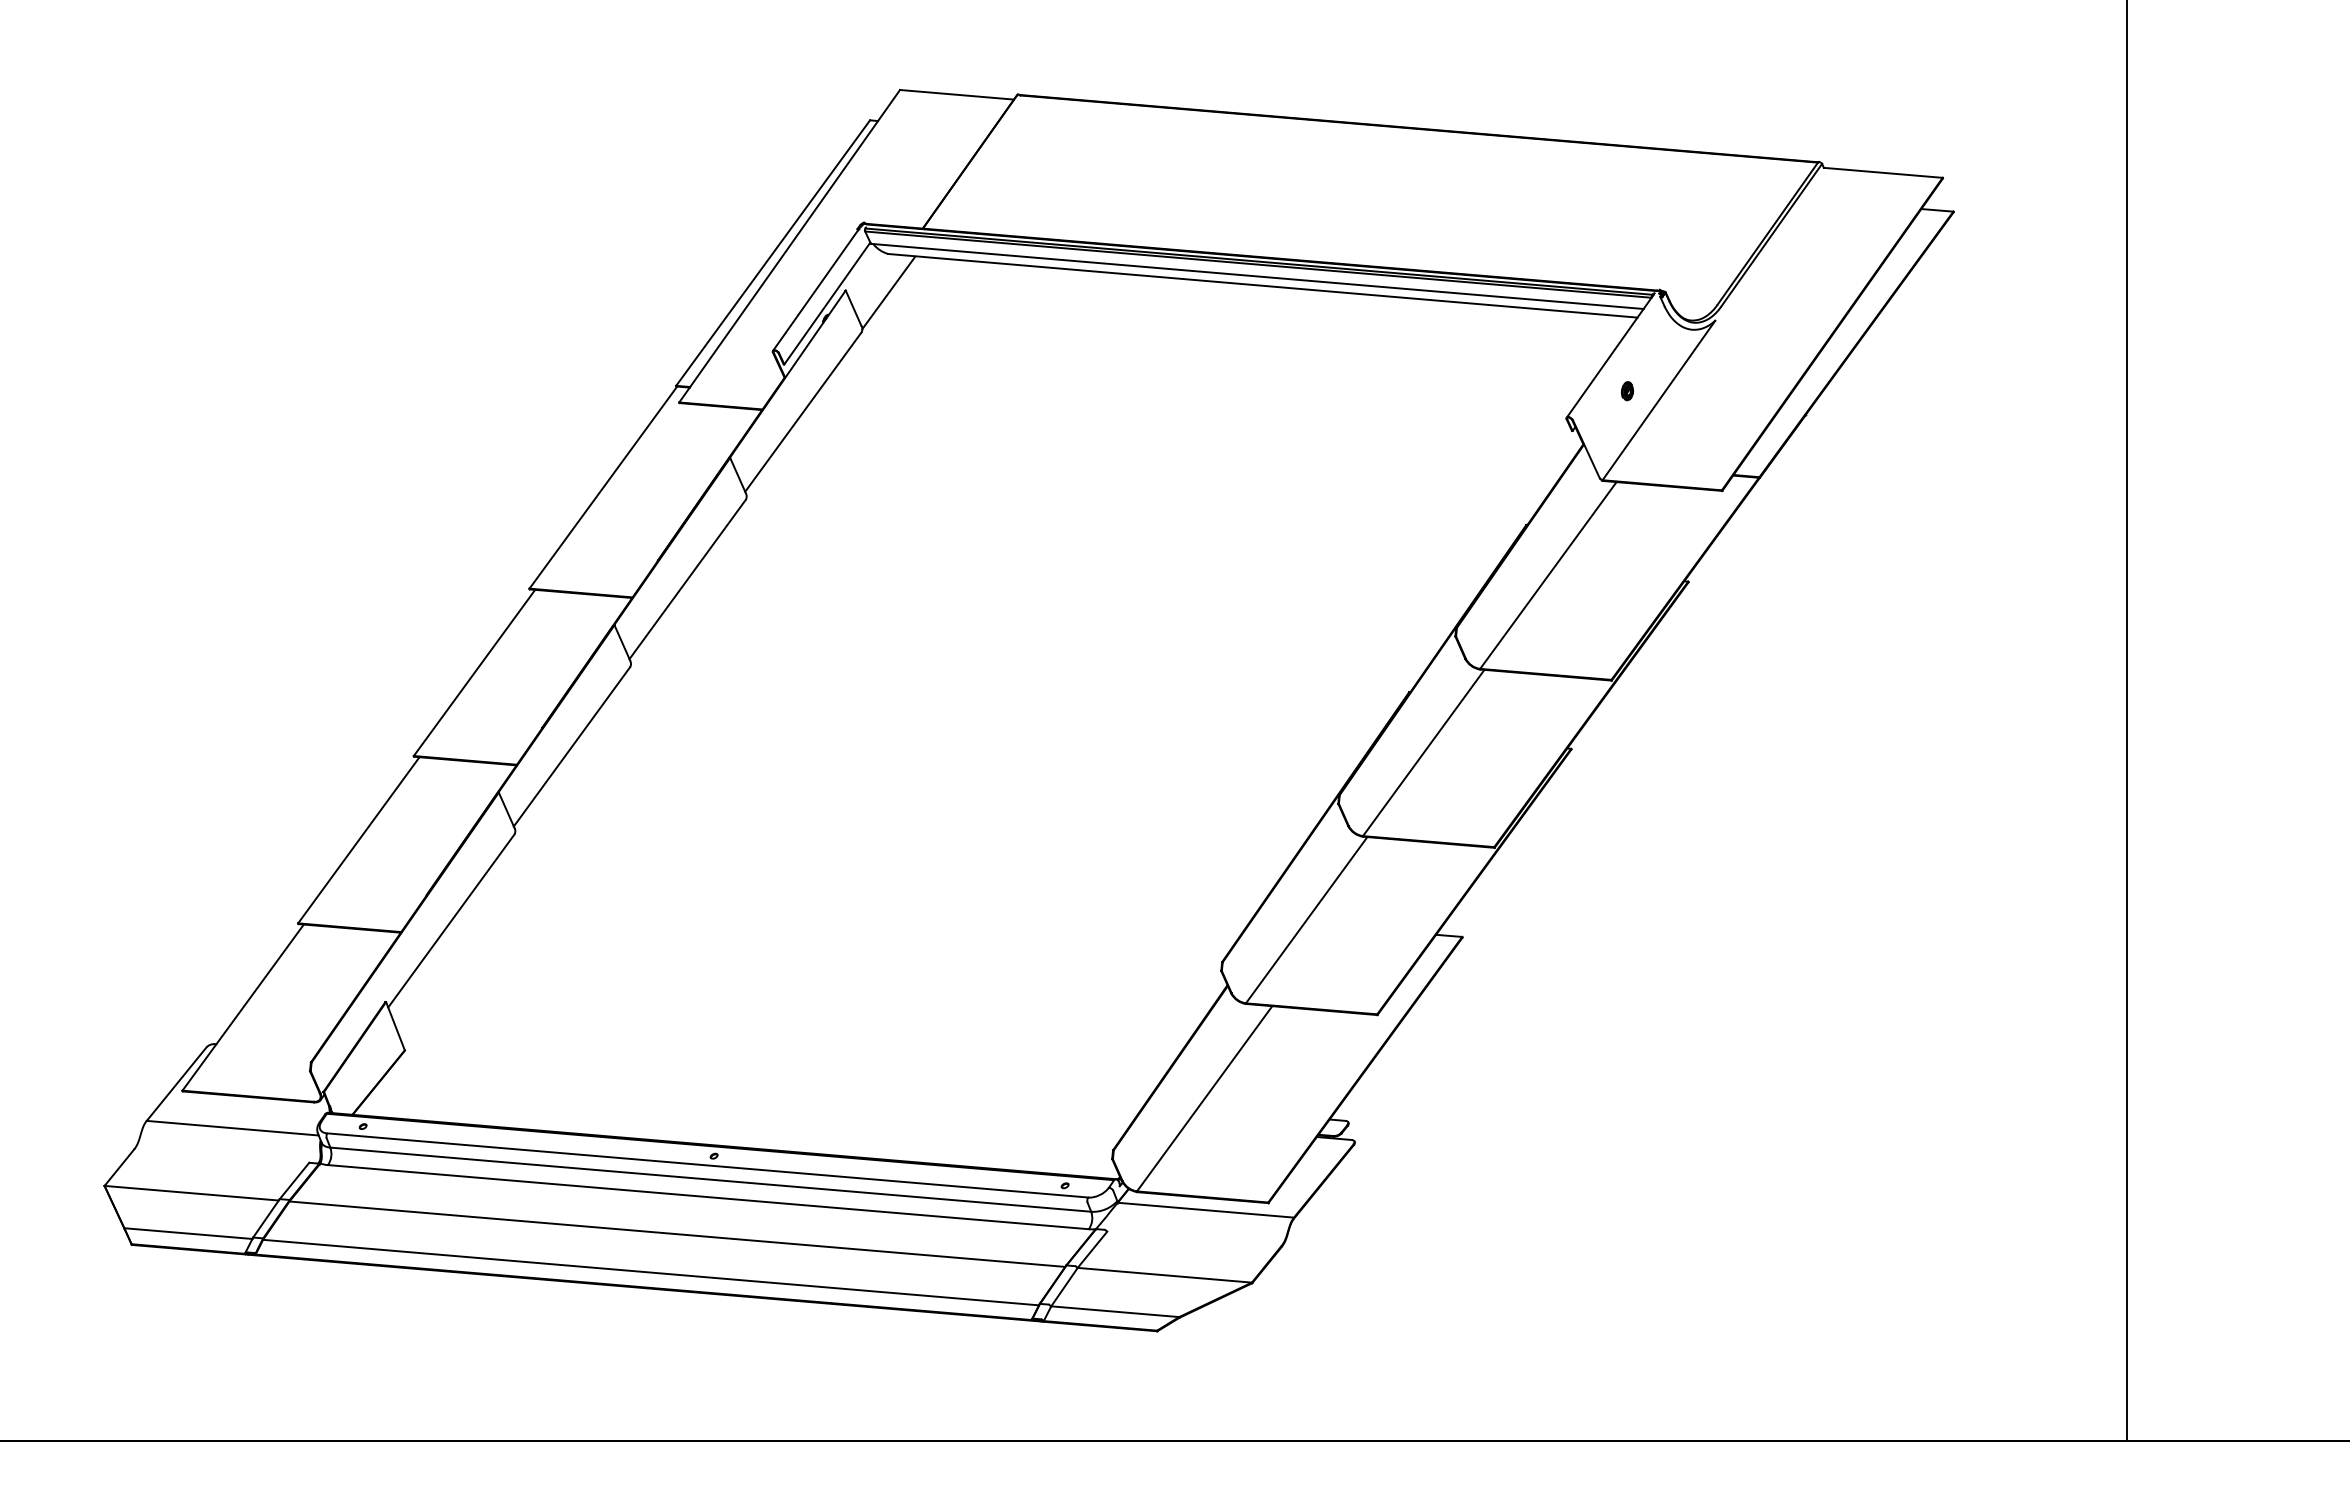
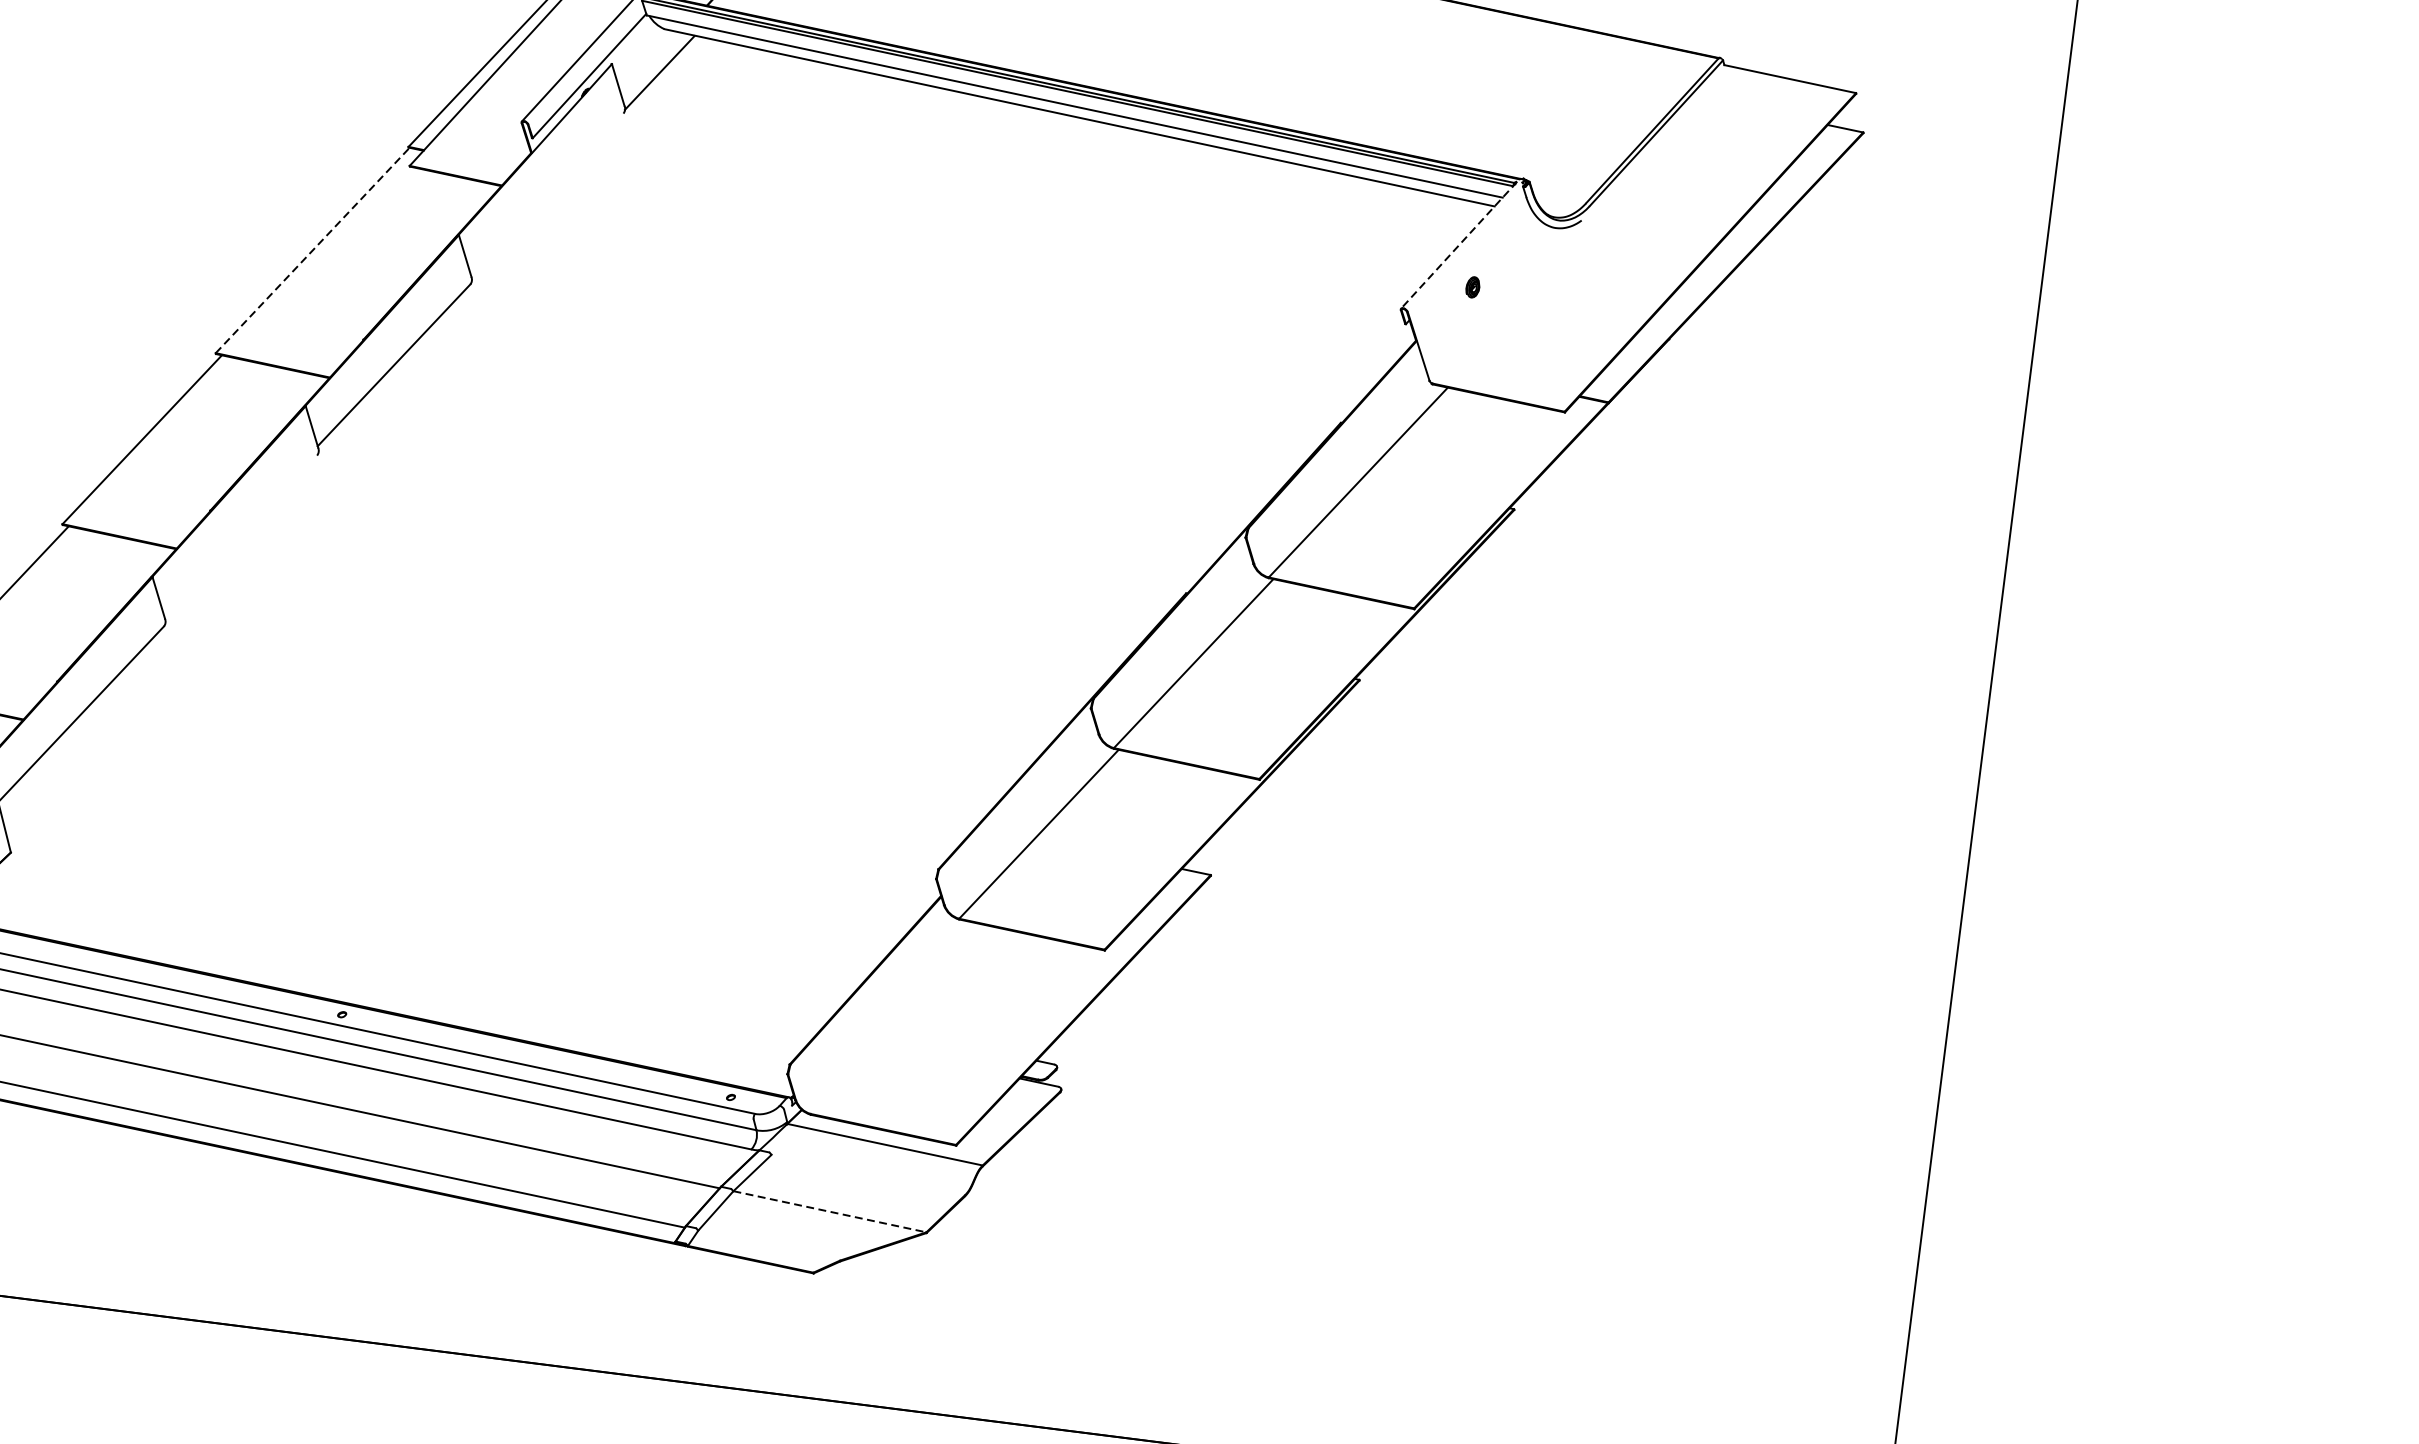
line: (1610, 356) -> (1458, 246), solid -> dashed
line: (1658, 400) -> (1506, 302), removed
line: (803, 411) -> (547, 193), removed
line: (603, 487) -> (312, 250), solid -> dashed
line: (571, 746) -> (240, 535), removed
line: (1204, 1098) -> (899, 1019), removed
line: (1165, 1275) -> (830, 1212), solid -> dashed
line: (1115, 1311) -> (769, 1245), removed

